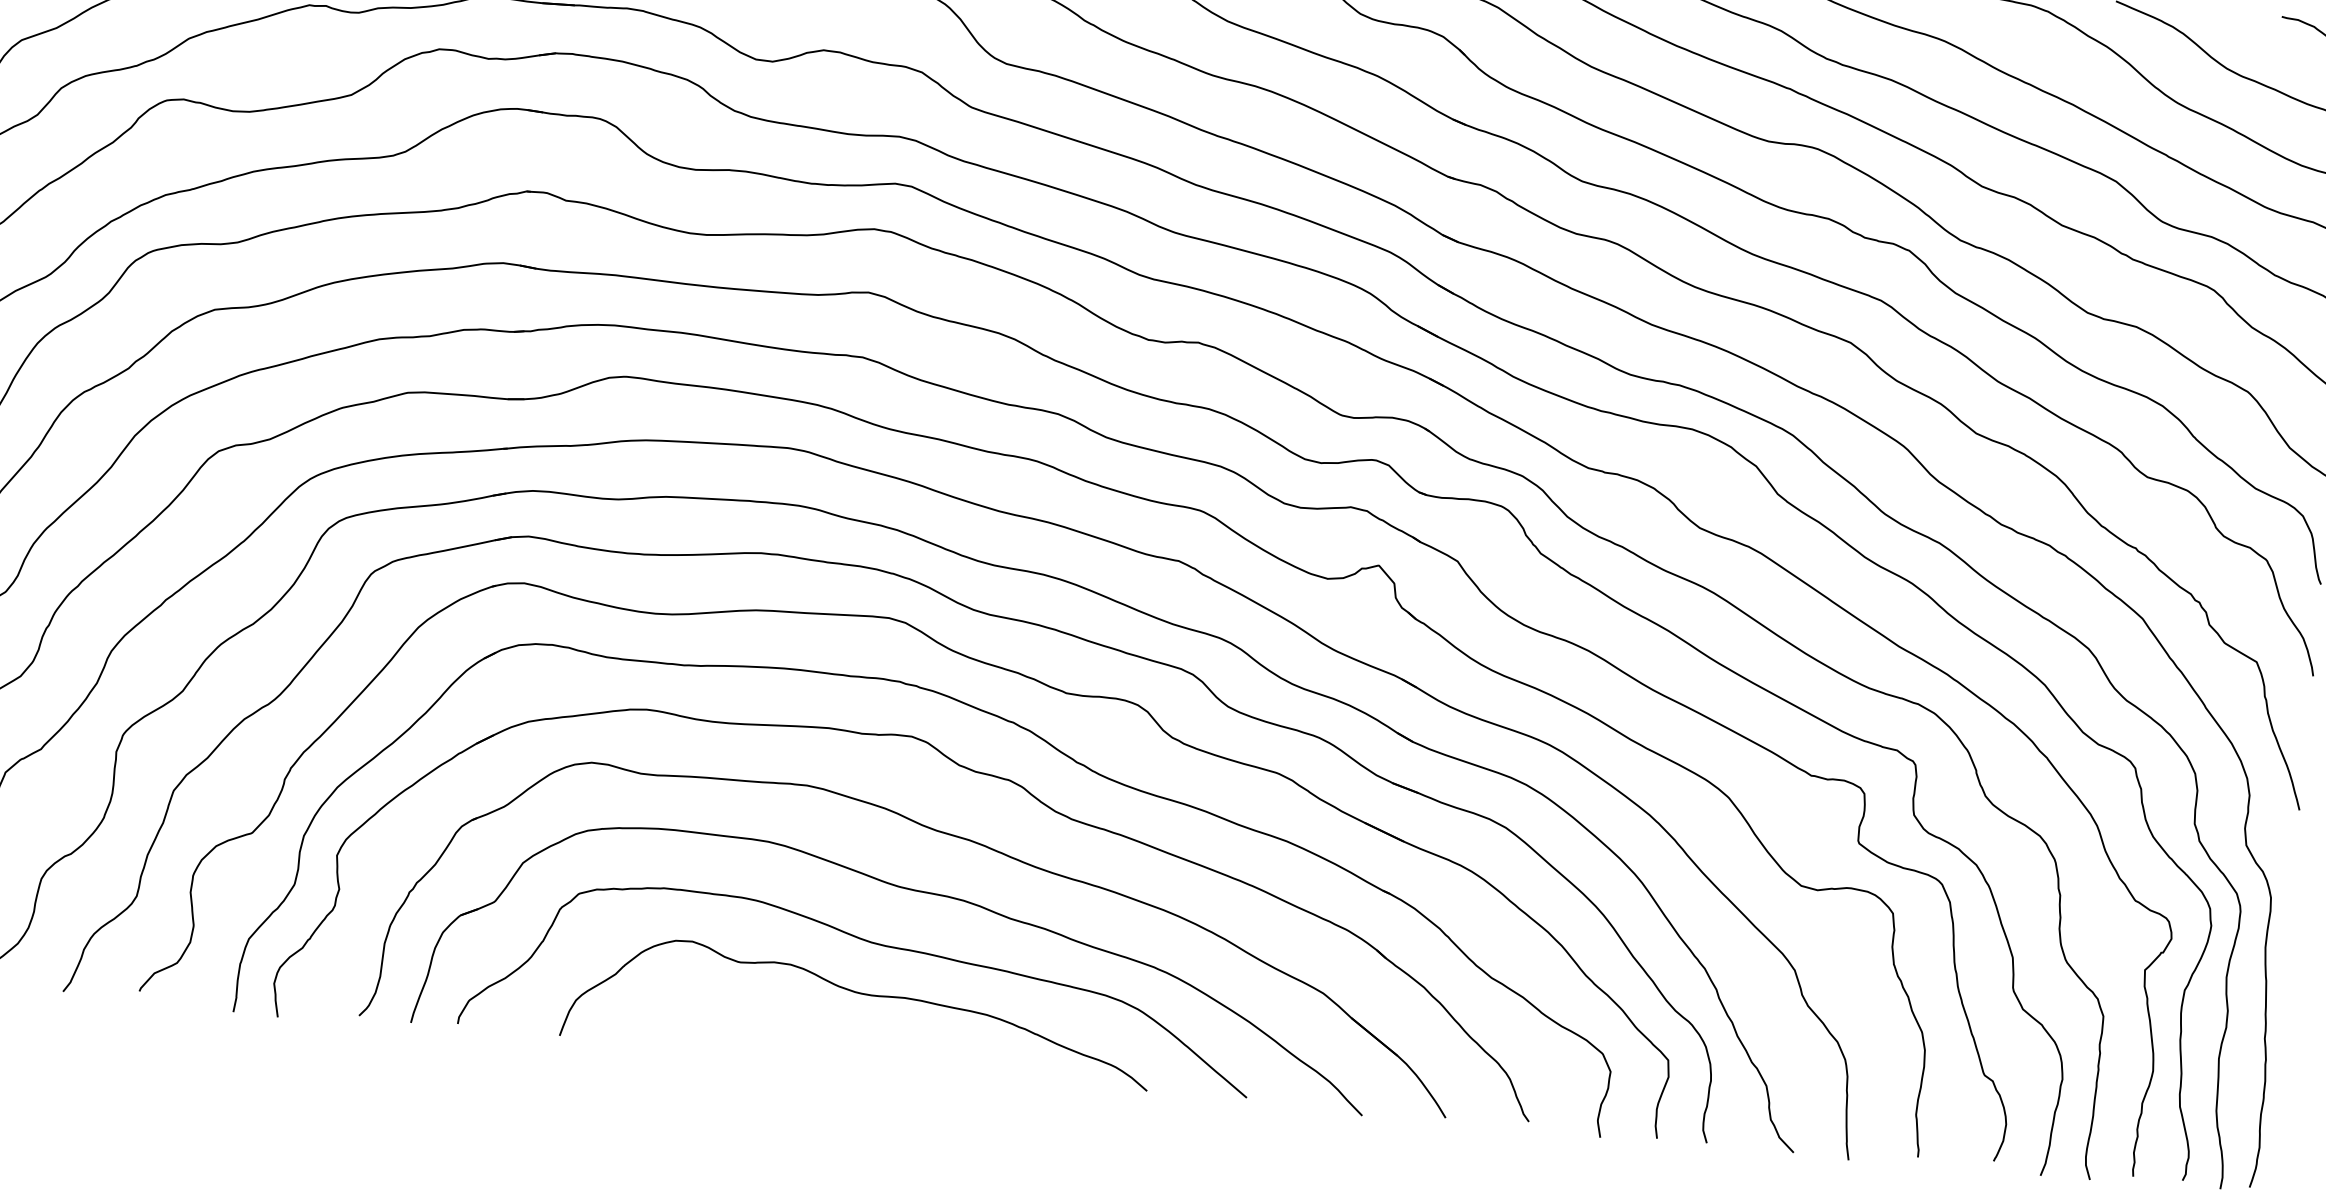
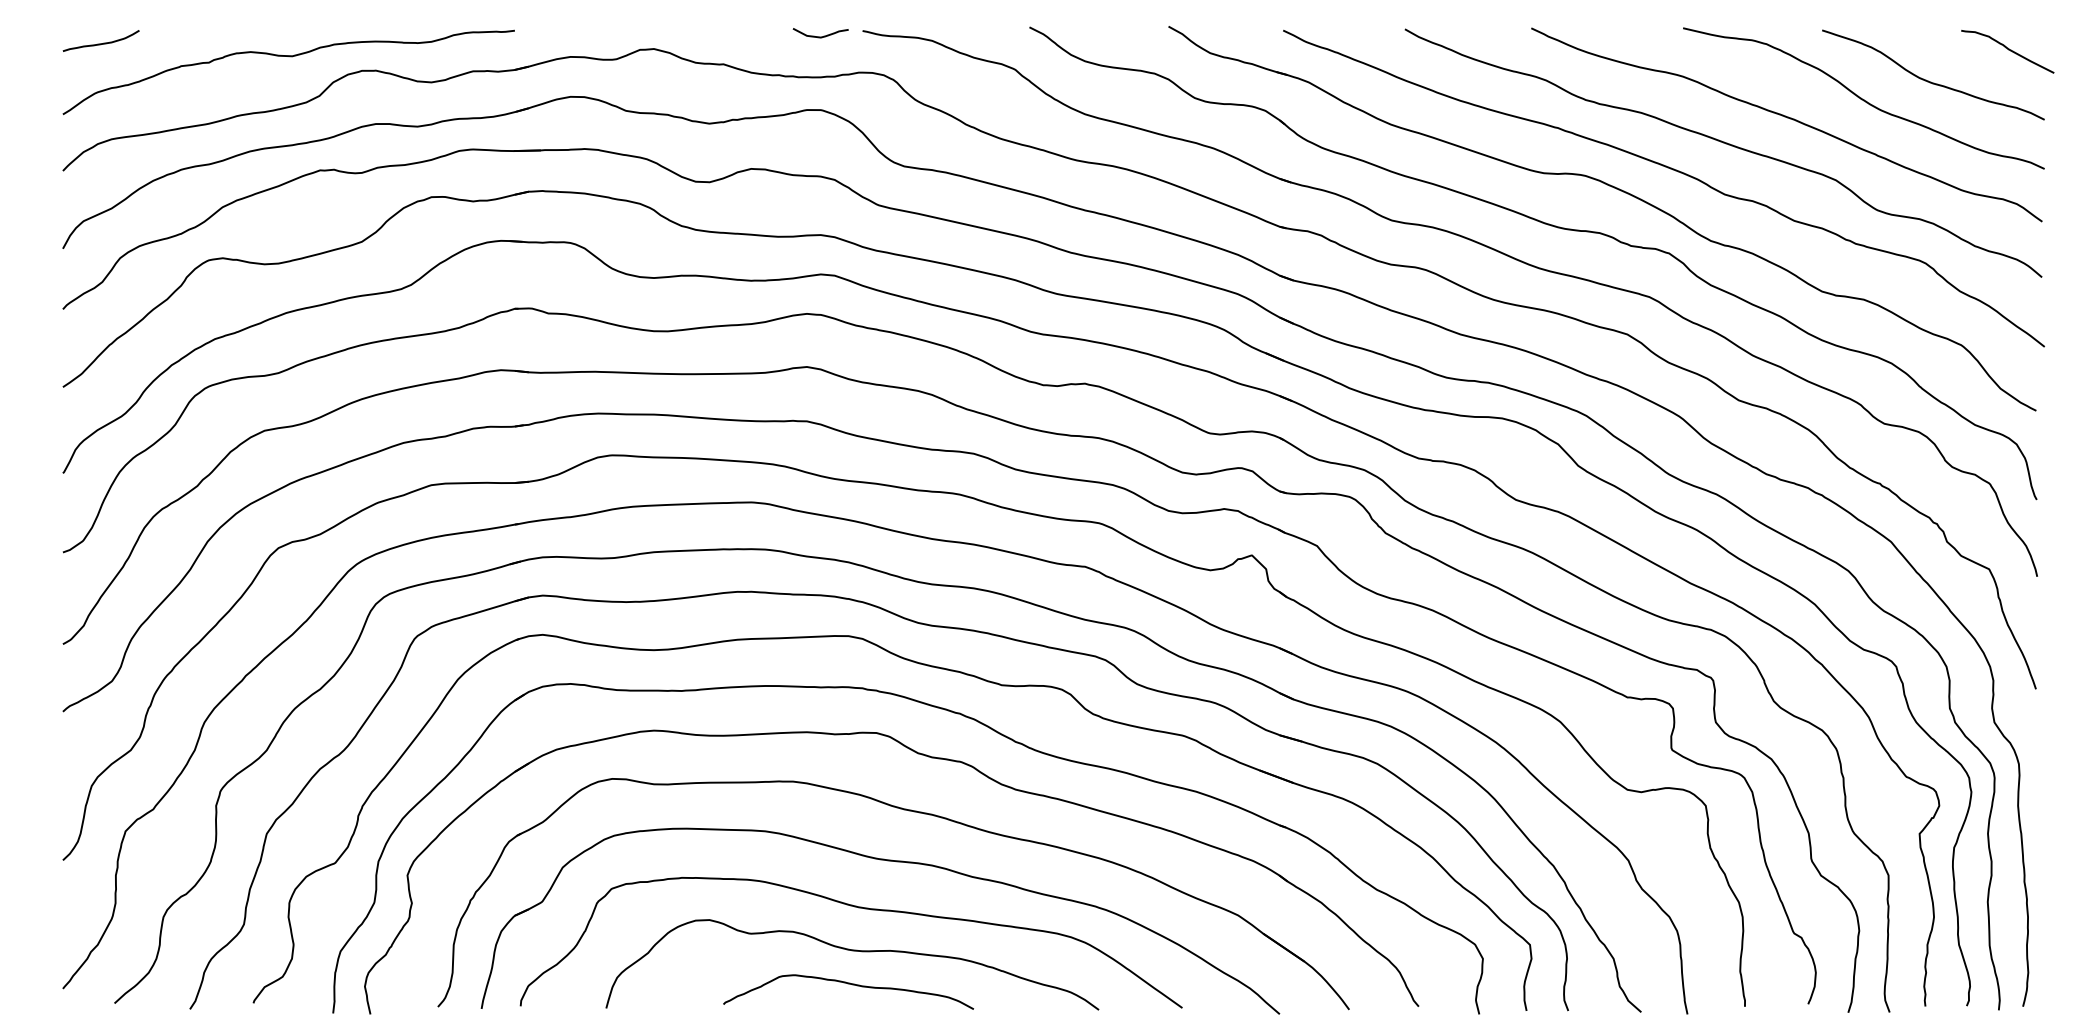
curve: (851, 1033) -> (848, 984), added

